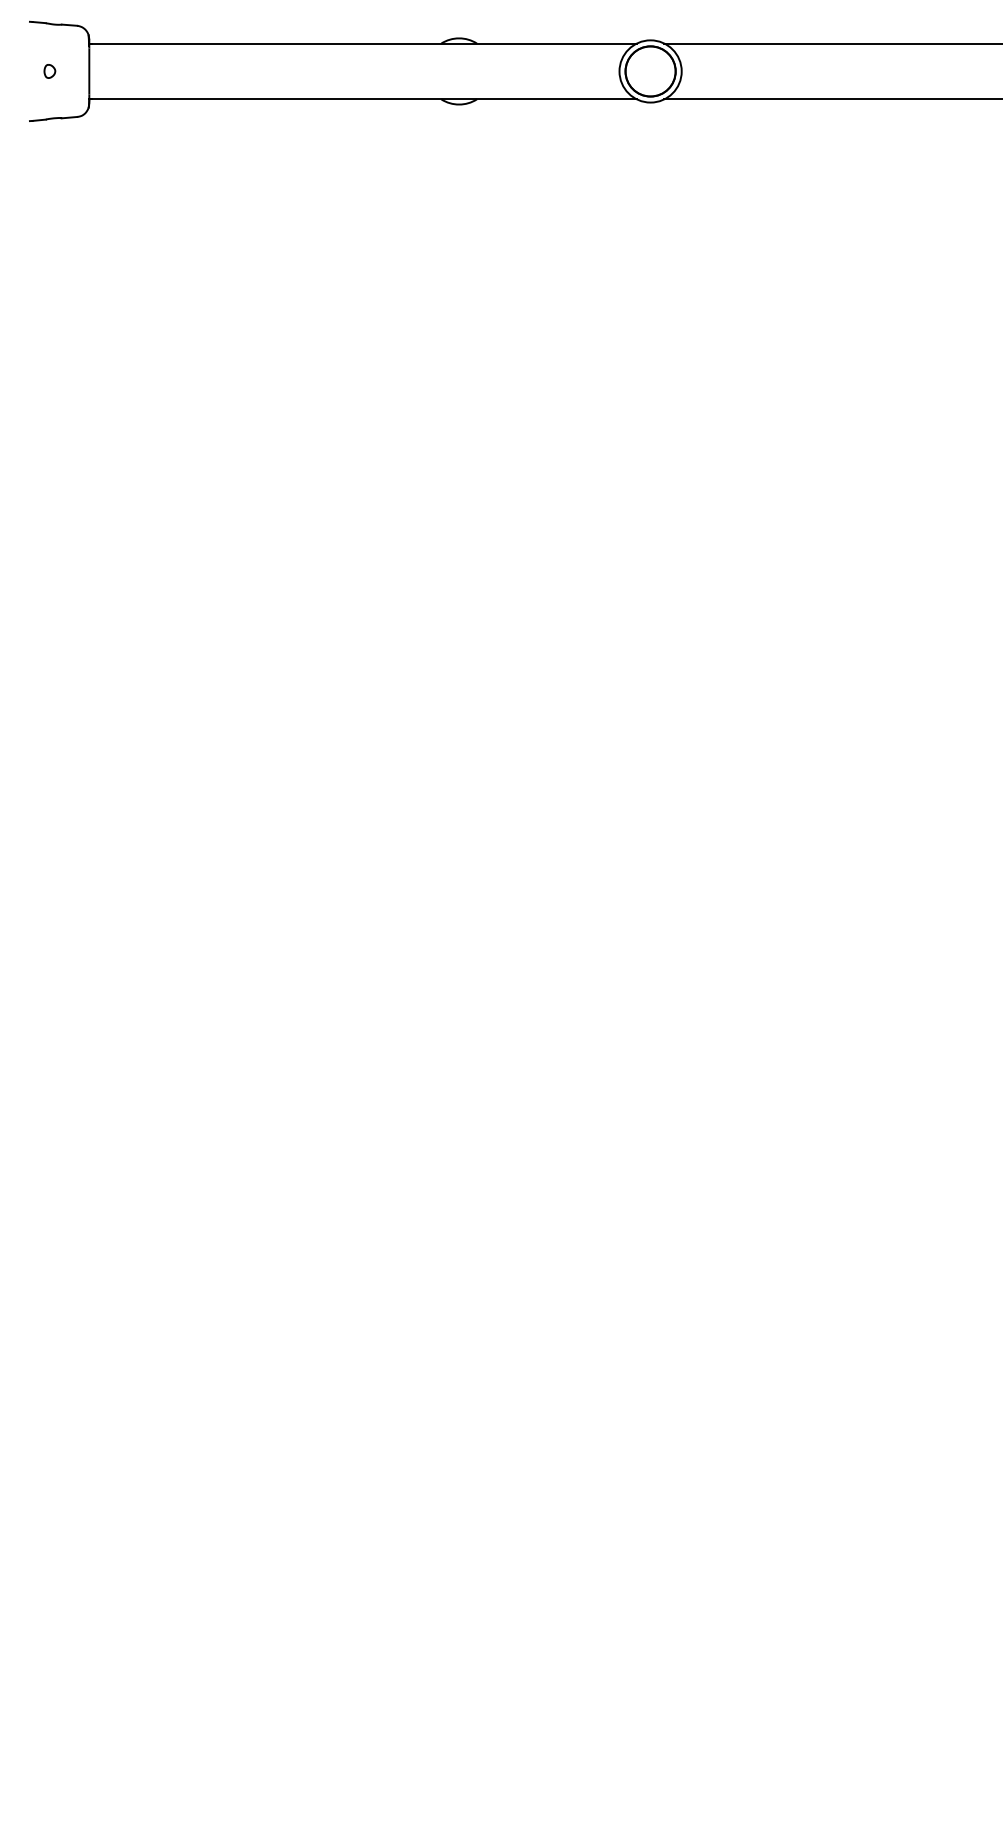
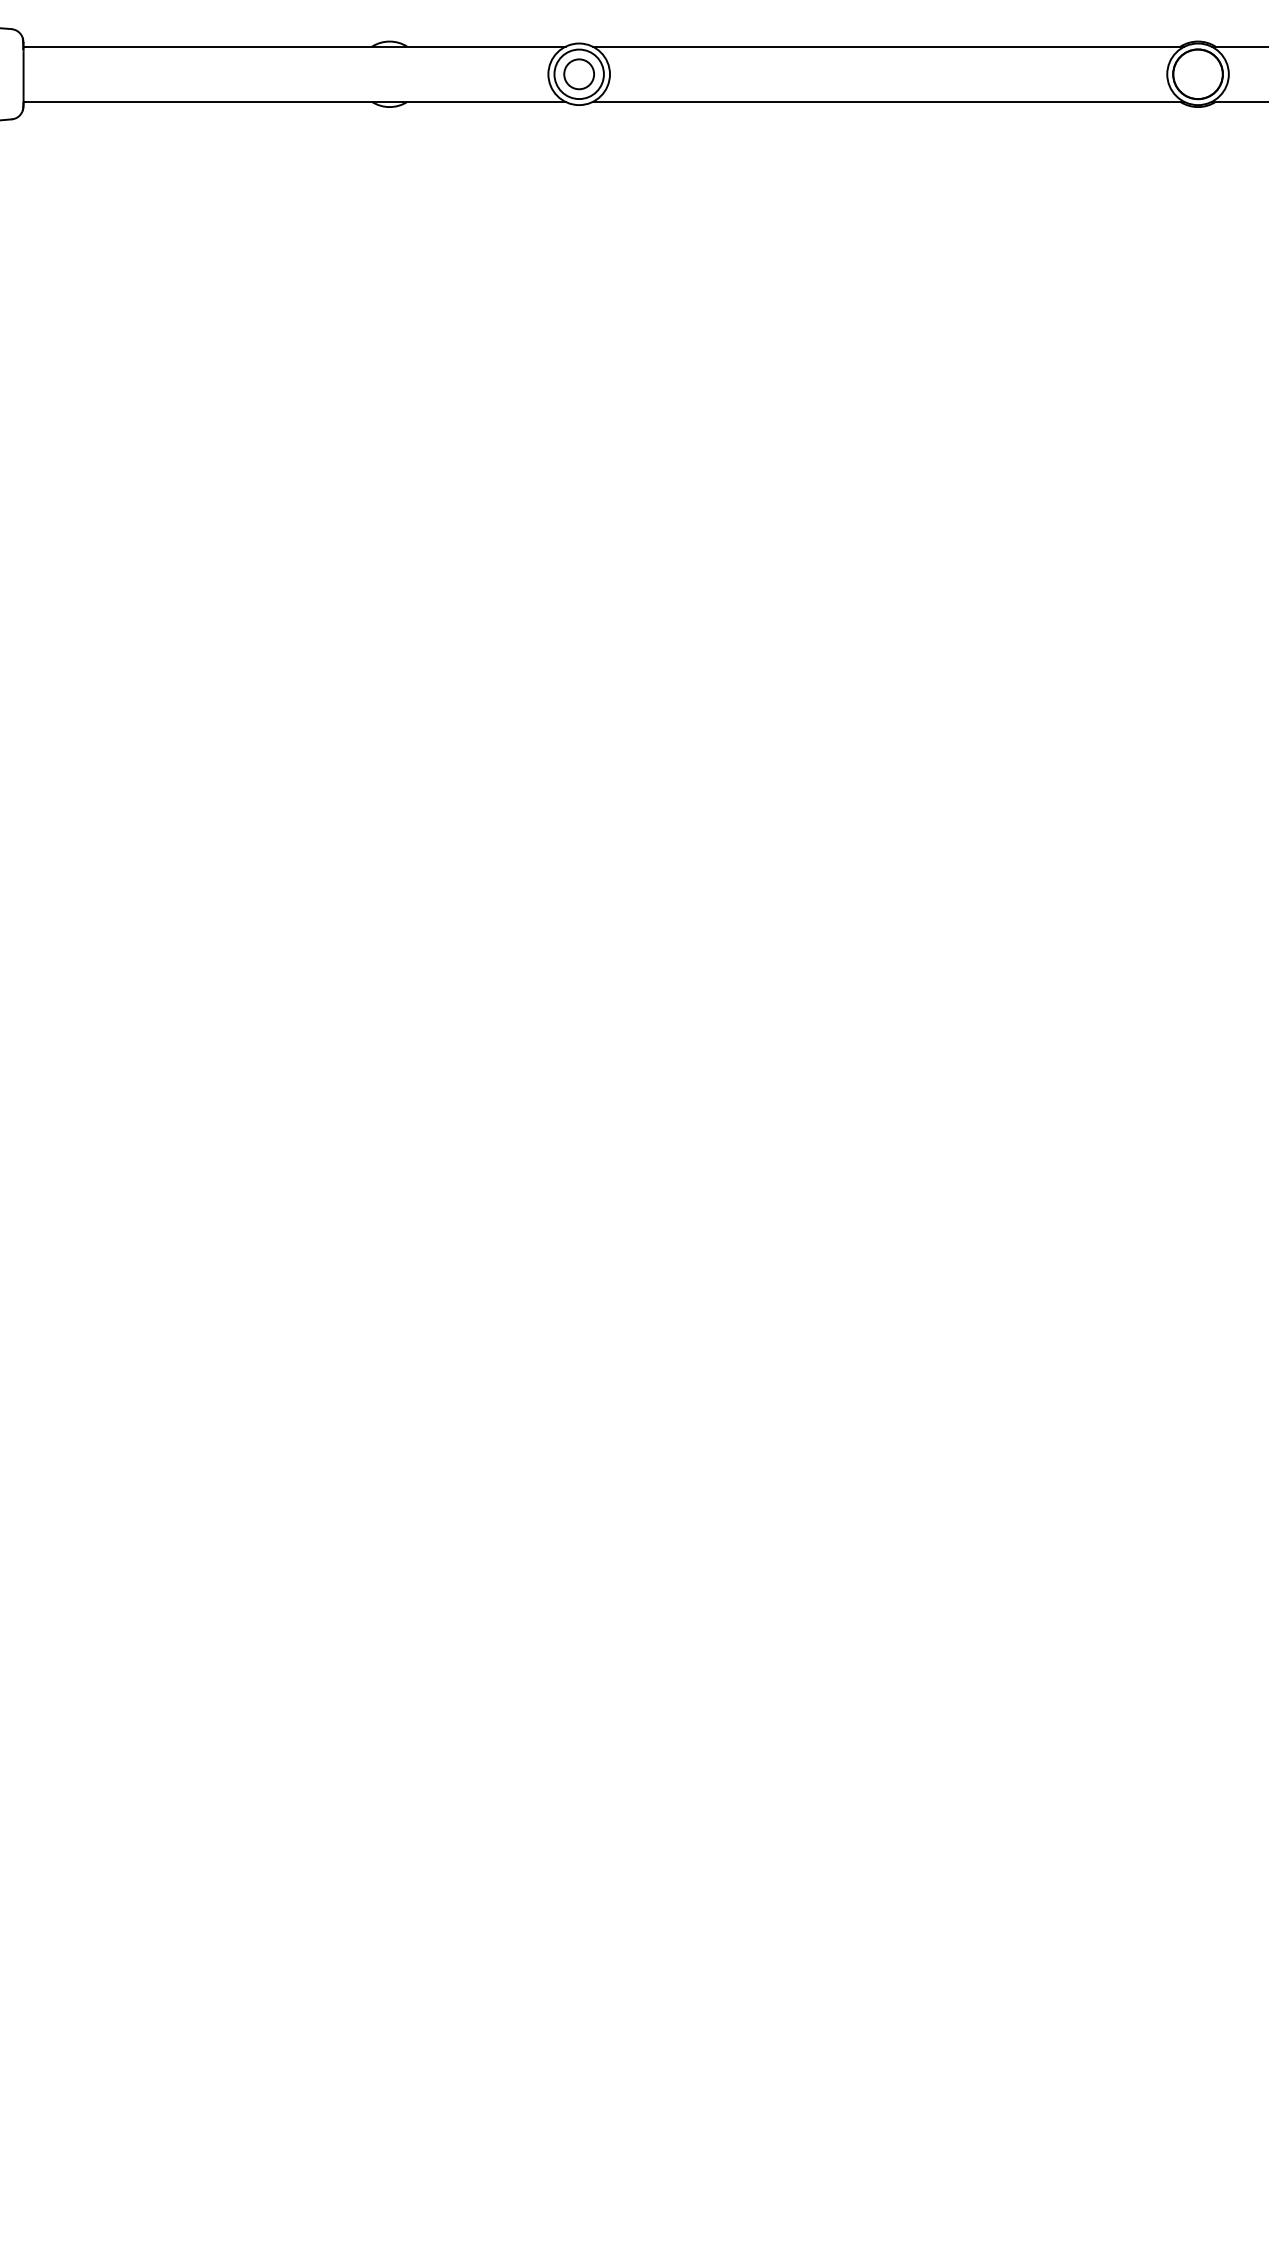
circle: (650, 71) -> (579, 74), size x0.6

